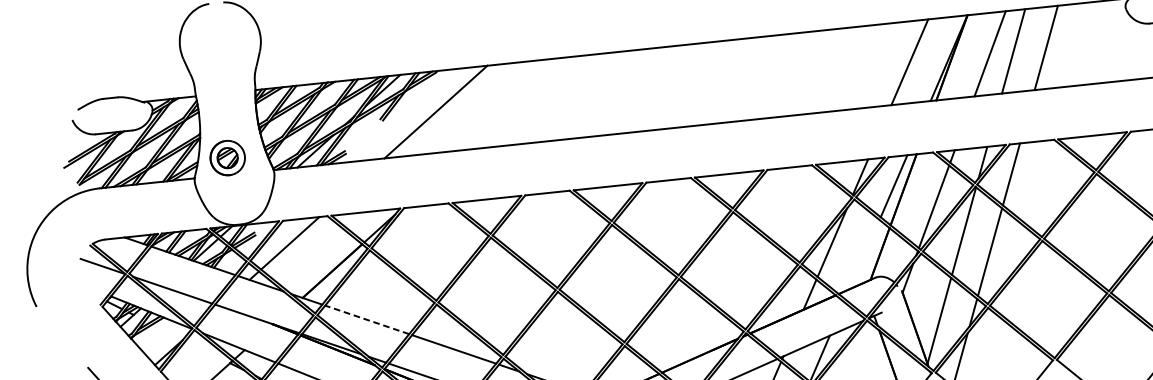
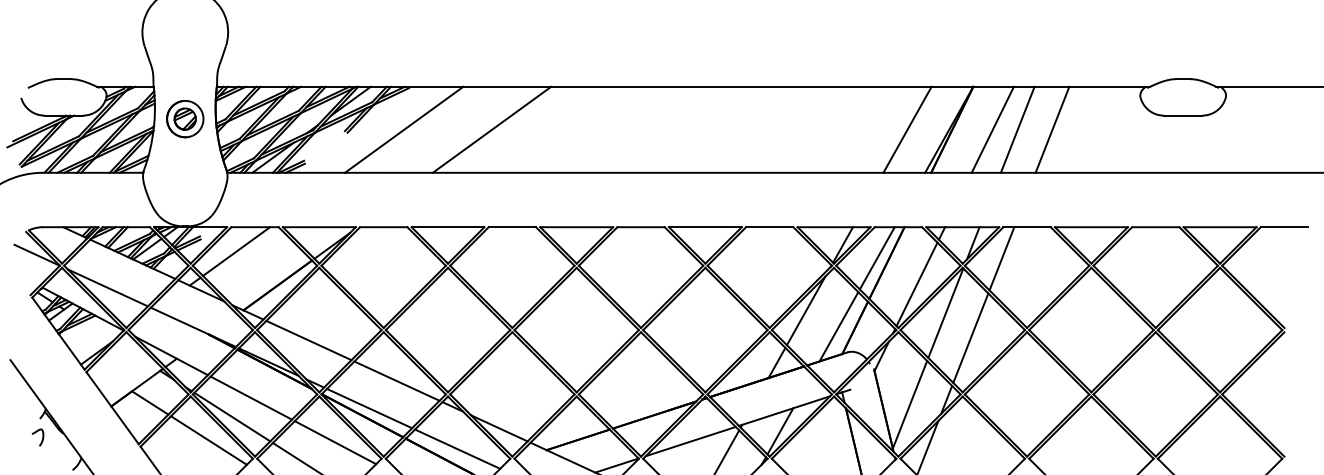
line: (518, 103) -> (491, 129), added
part: (228, 158) -> (185, 119), moved
line: (864, 254) -> (838, 326), added
line: (366, 319) -> (308, 340), dashed -> solid

